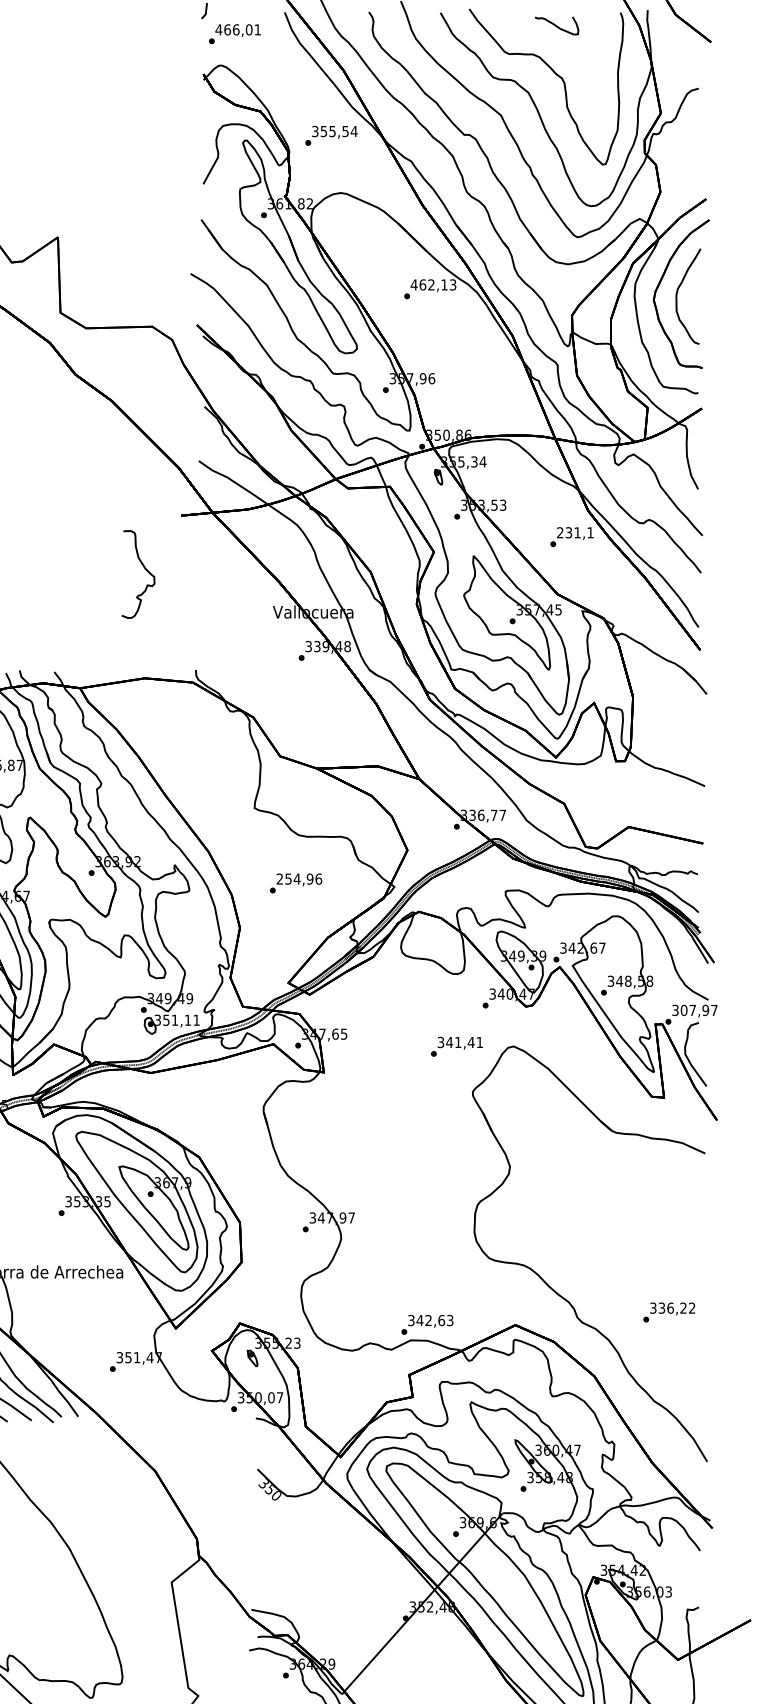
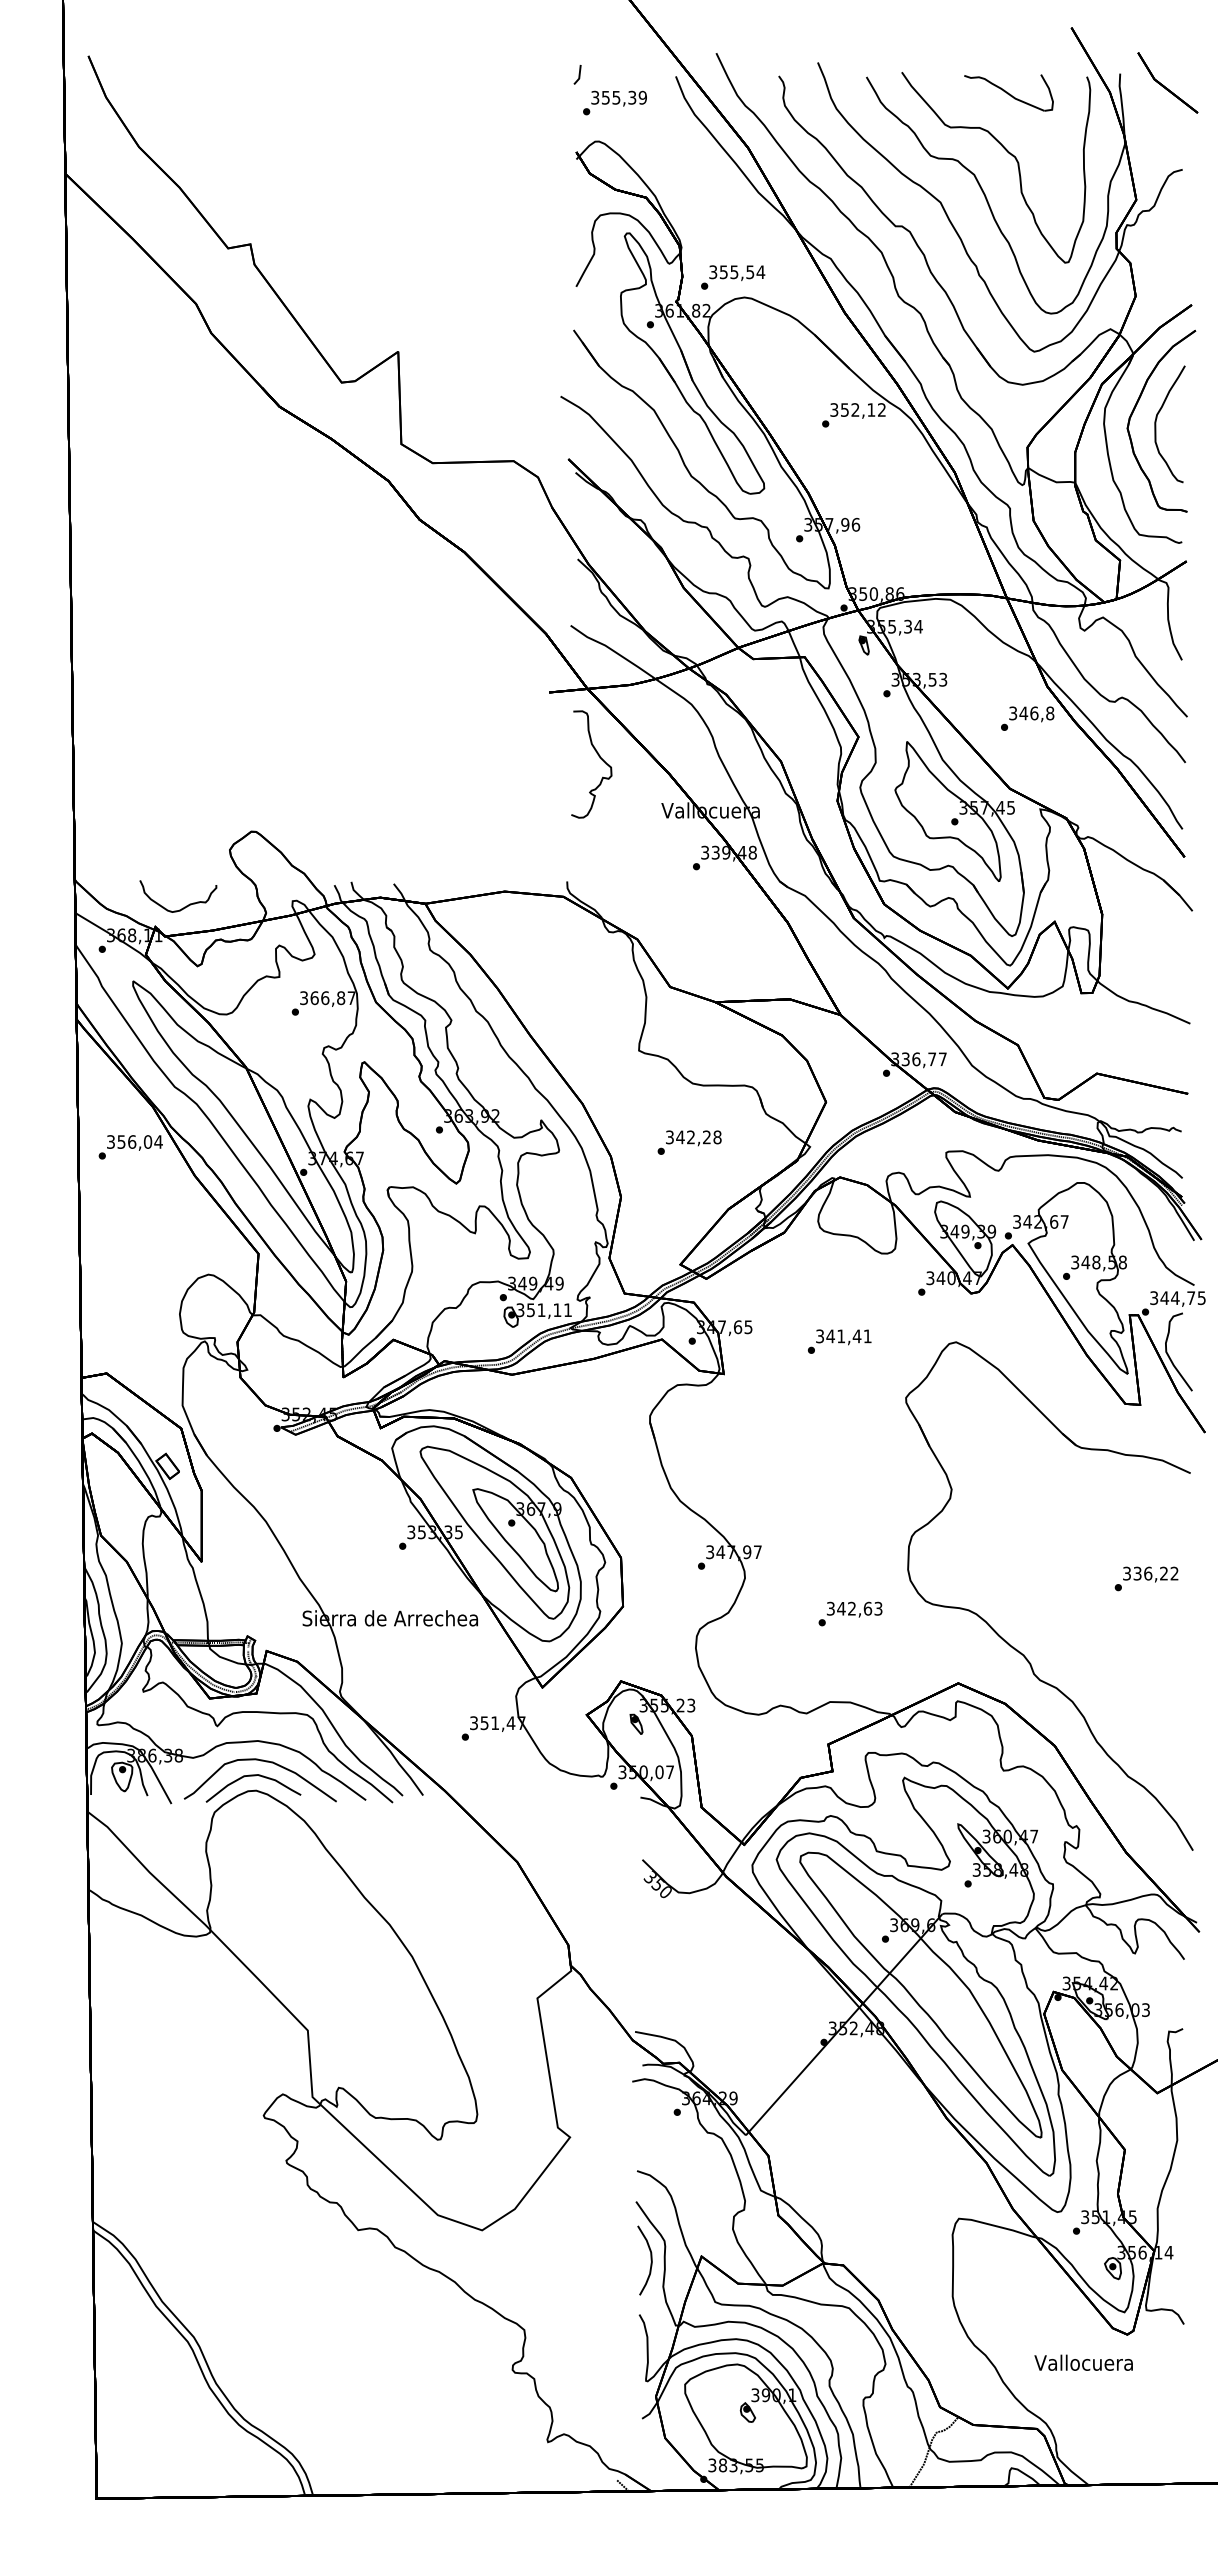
part: (556, 25) -> (1008, 92), size x1.67
text: (237, 29) -> (618, 97), 466,01 -> 355,39
text: (331, 135) -> (733, 277), moved
text: (433, 284) -> (857, 409), 462,13 -> 352,12
text: (575, 532) -> (1031, 713), 231,1 -> 346,8
curve: (143, 567) -> (598, 756), moved
text: (299, 879) -> (693, 1137), 254,96 -> 342,28
text: (698, 1010) -> (1182, 1298), 307,97 -> 344,75
text: (456, 1046) -> (839, 1341), moved
text: (669, 1312) -> (1146, 1578), moved
text: (427, 1324) -> (850, 1613), moved

